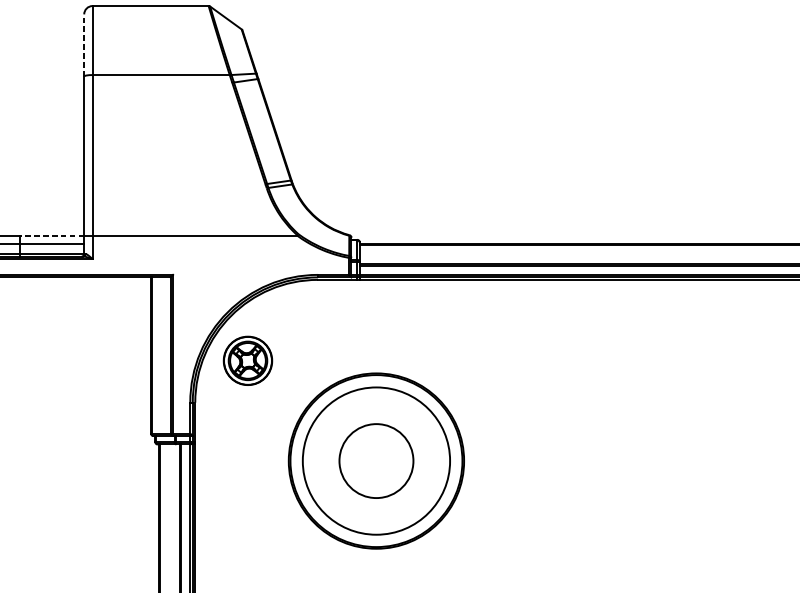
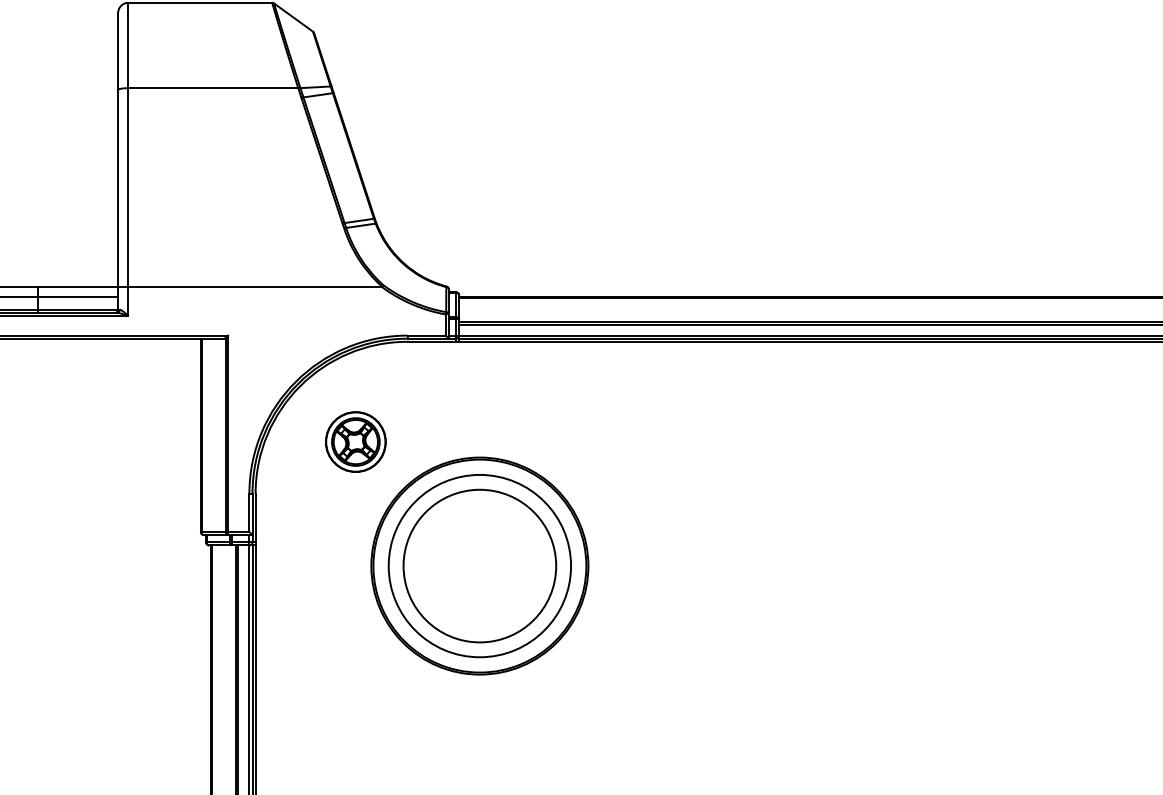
line: (84, 45) -> (118, 51), dashed -> solid
line: (51, 236) -> (77, 287), dashed -> solid
part: (247, 360) -> (355, 441), moved
circle: (376, 460) -> (479, 565), size x1.67

